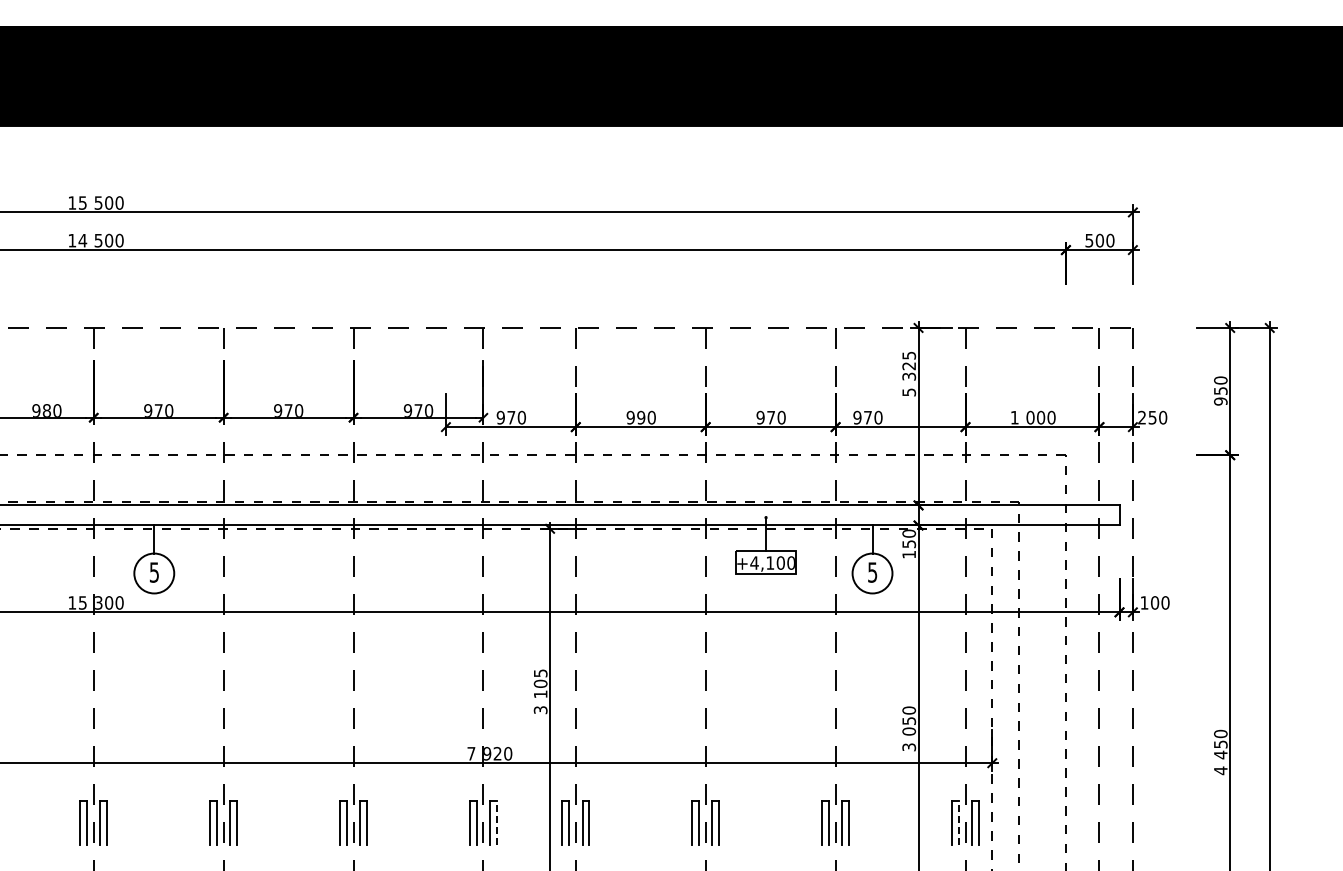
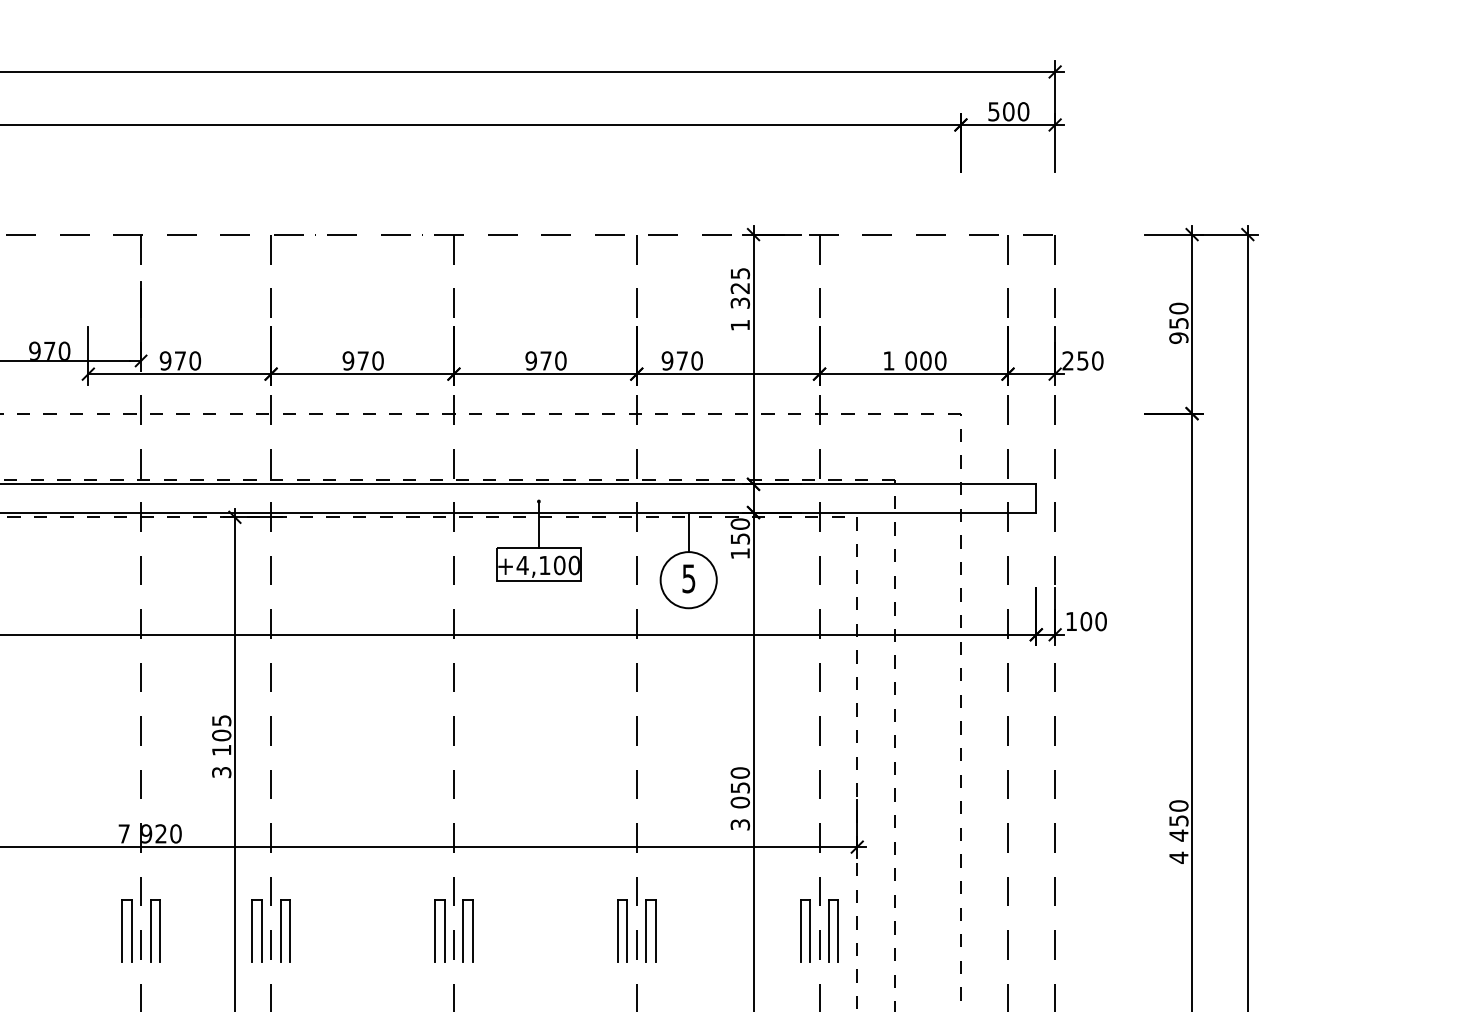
text: (909, 392) -> (740, 325), 5 -> 1
text: (641, 417) -> (363, 360), 990 -> 970
line: (496, 822) -> (159, 930), dashed -> solid
line: (958, 822) -> (809, 930), dashed -> solid

